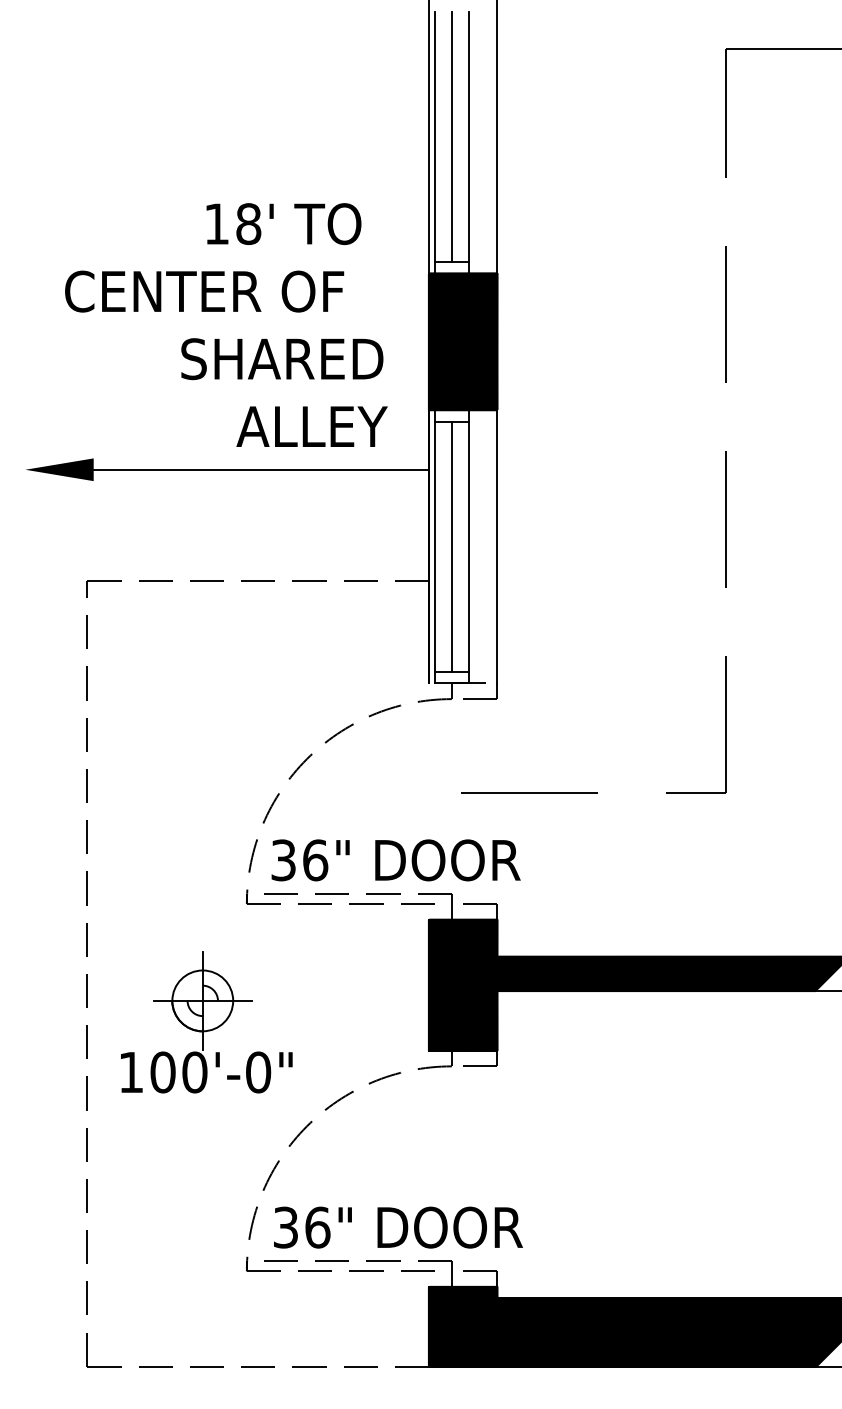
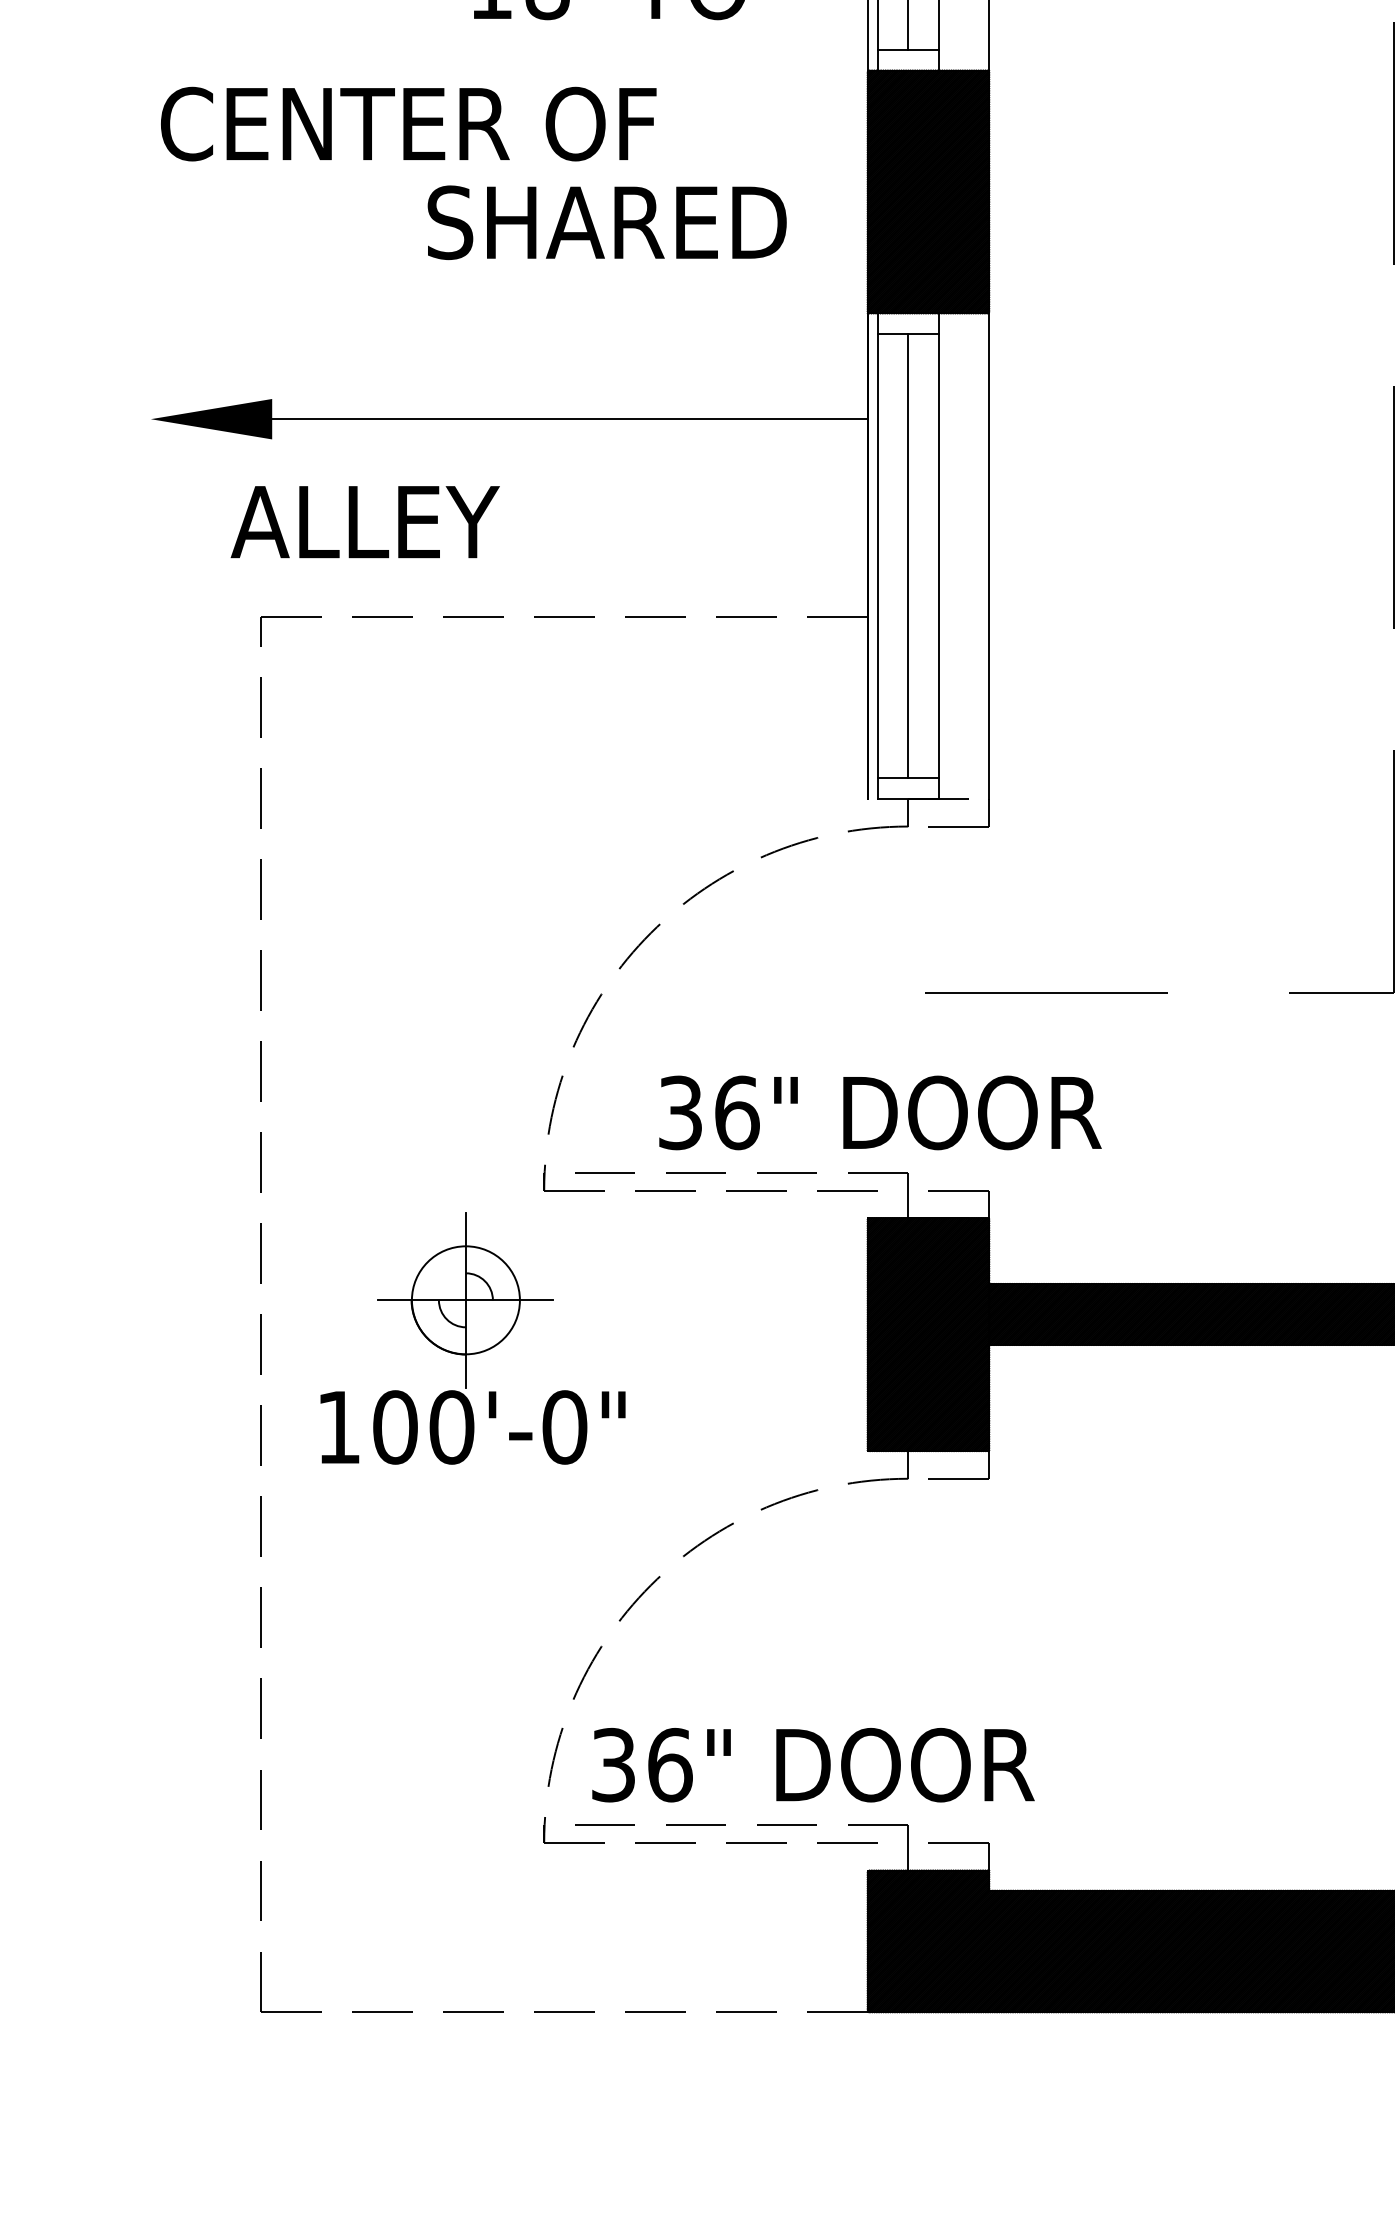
text: (204, 291) -> (408, 123), moved
text: (311, 426) -> (364, 521), moved
text: (395, 860) -> (879, 1113), moved
part: (206, 1022) -> (472, 1338), moved

